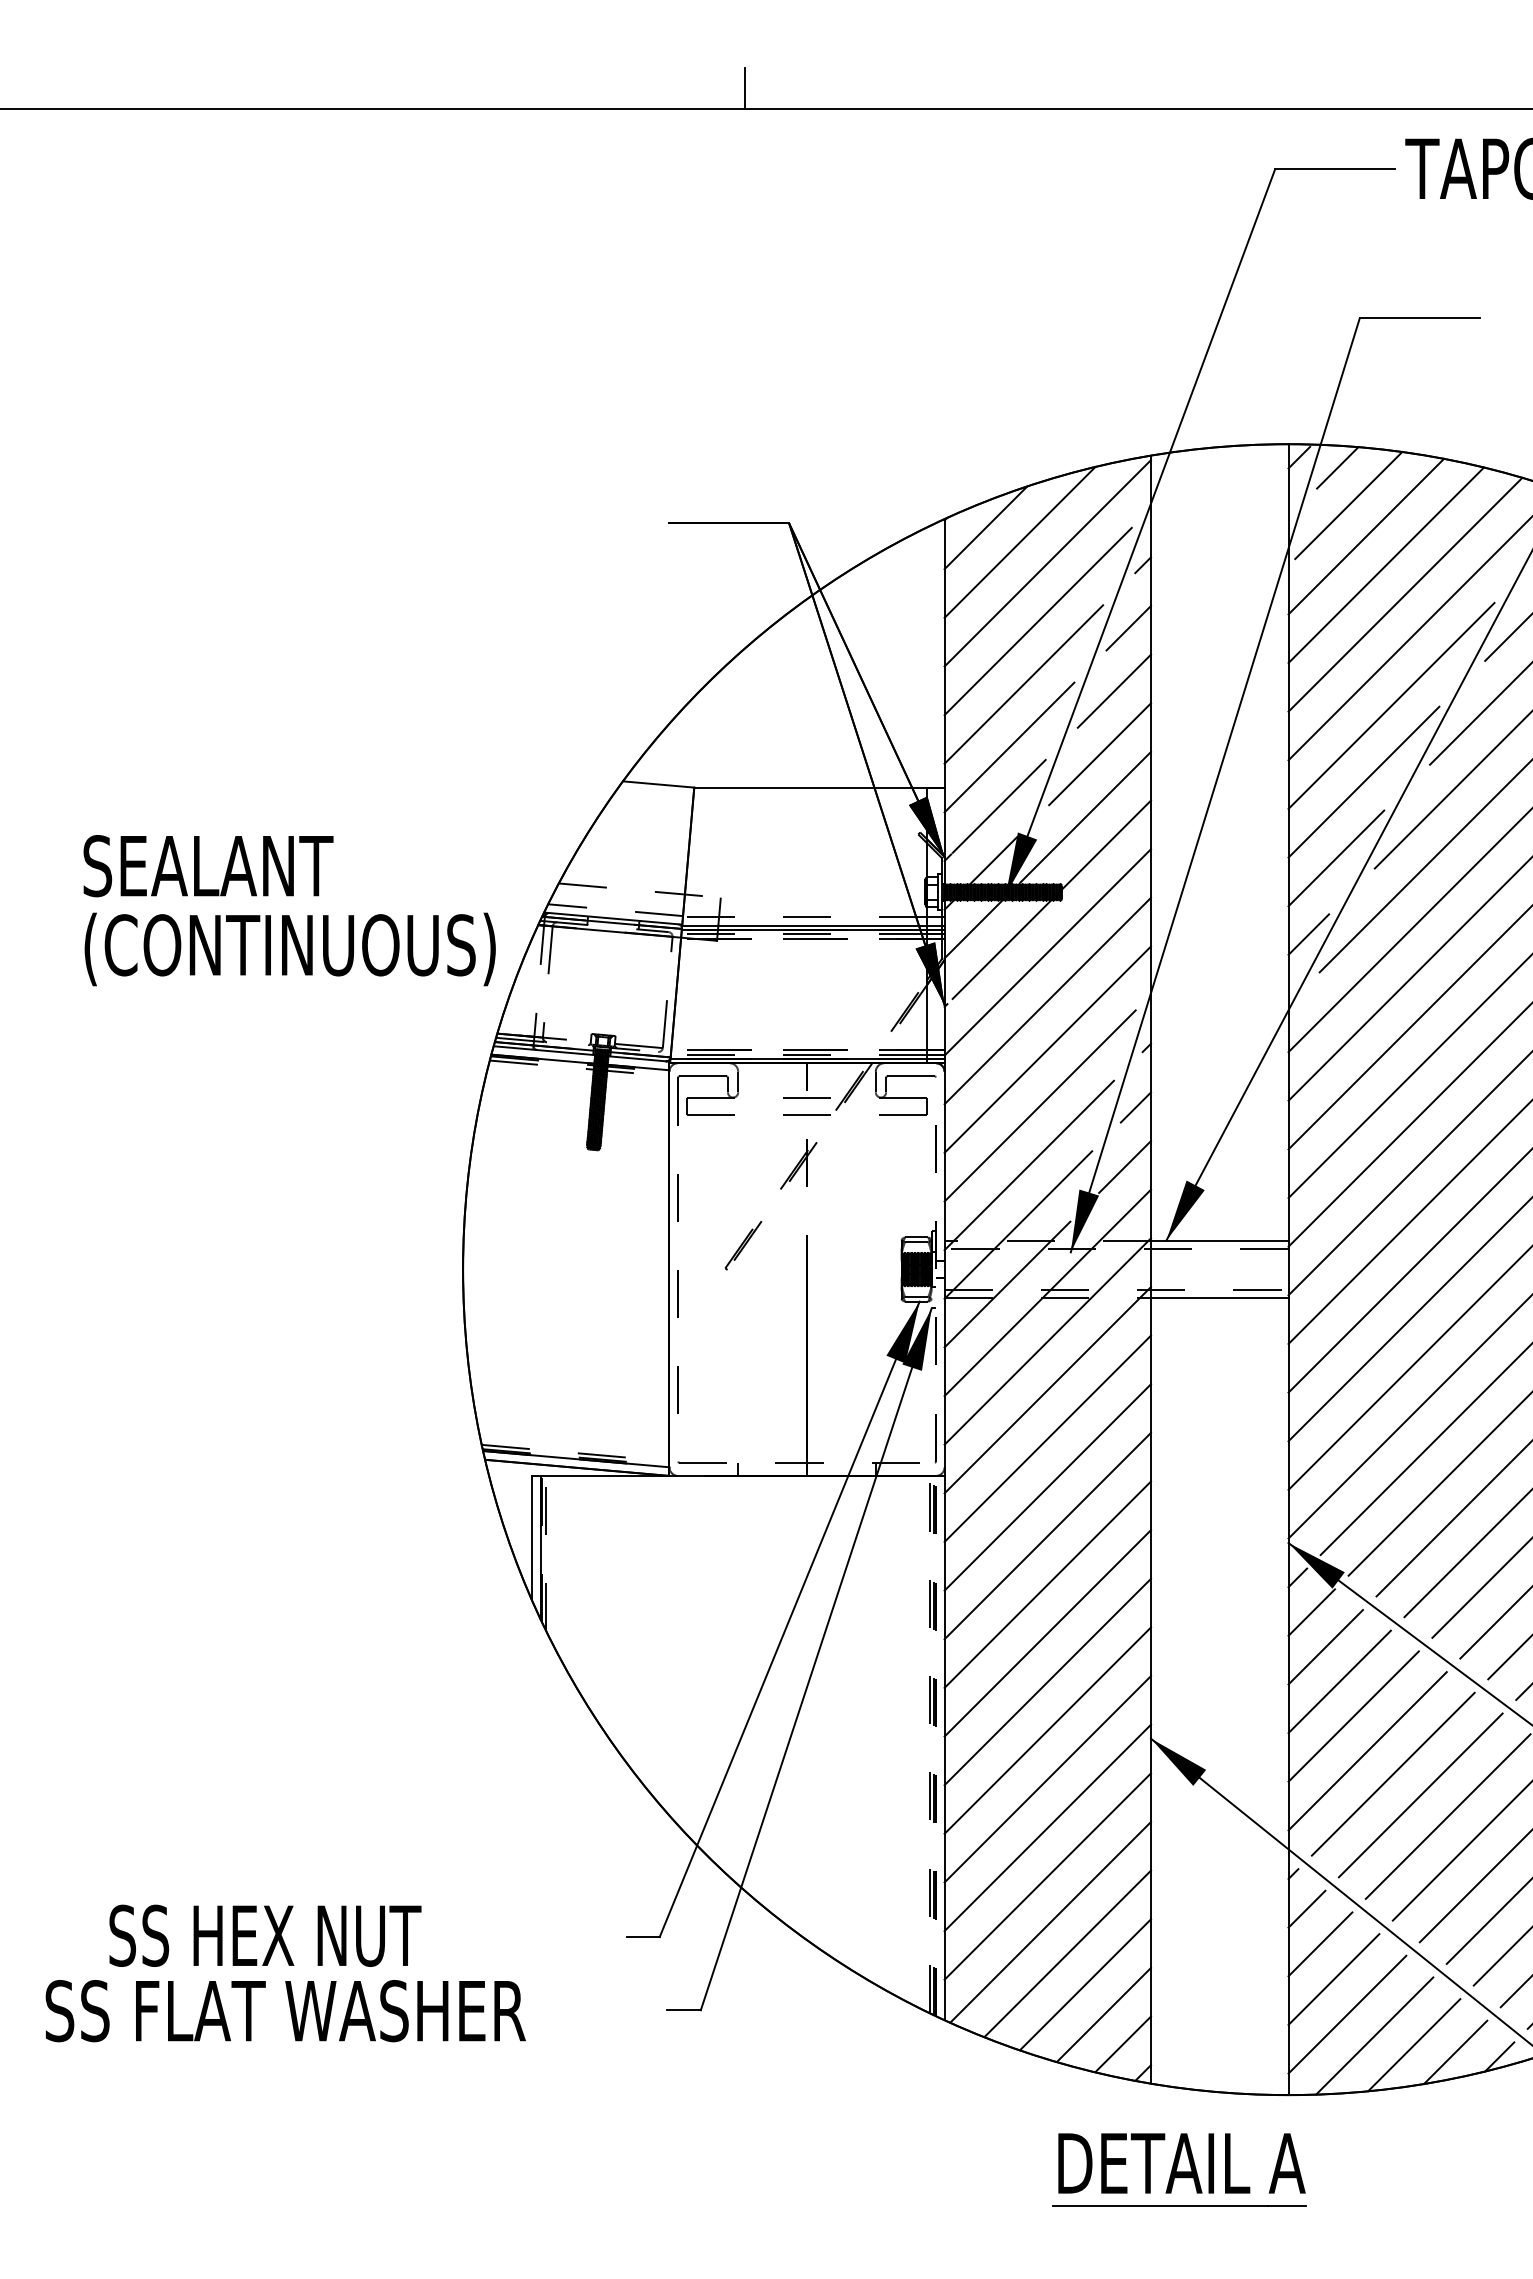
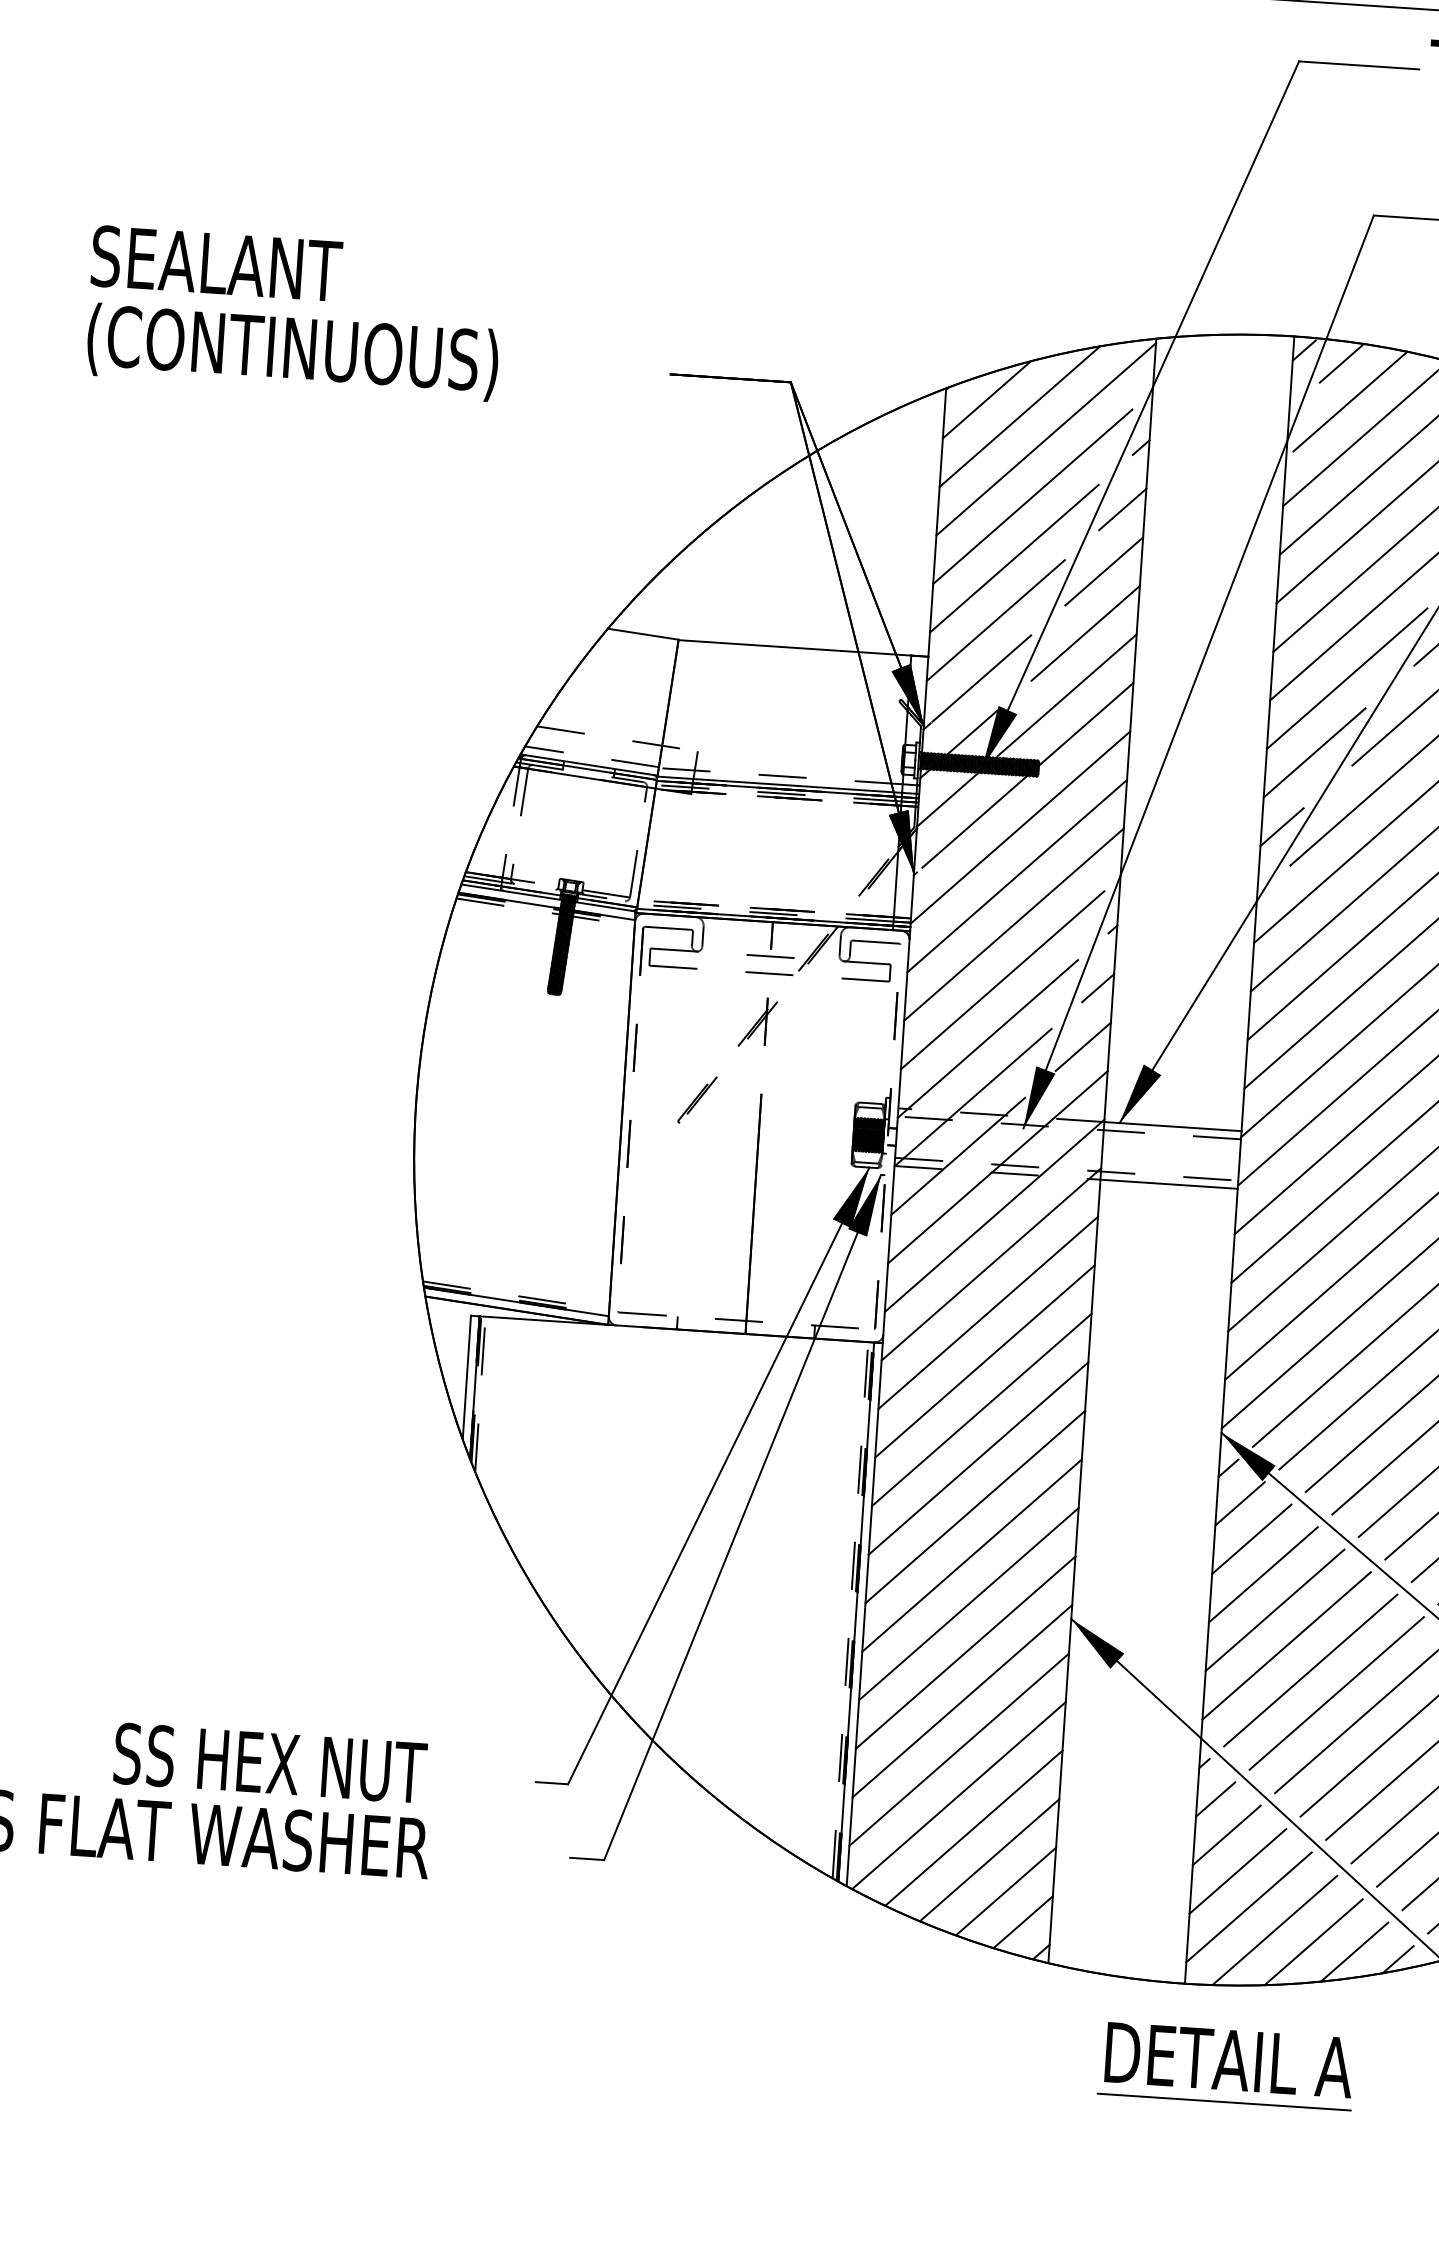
text: (289, 910) -> (294, 313), moved
line: (935, 1745) -> (855, 1611), dashed -> solid
text: (265, 1935) -> (270, 1763), moved
part: (1179, 2169) -> (1226, 2066), moved

